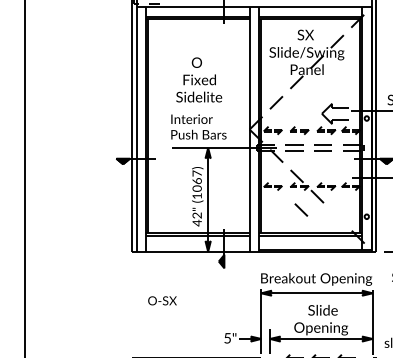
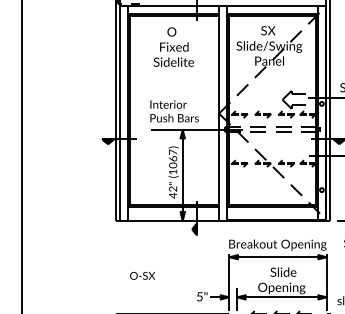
text: (198, 79) -> (173, 46), moved
line: (301, 210) -> (296, 190), moved
text: (162, 300) -> (142, 275), moved

